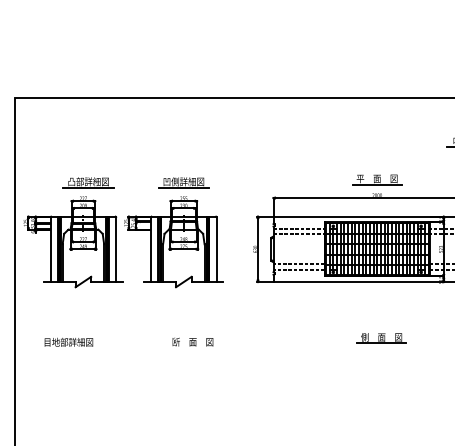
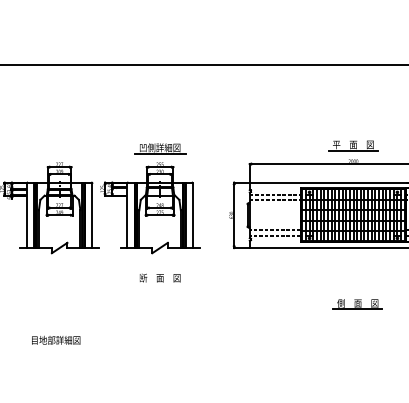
part: (88, 182) -> (64, 148), removed
text: (68, 341) -> (55, 339), moved
text: (192, 341) -> (159, 277), moved

